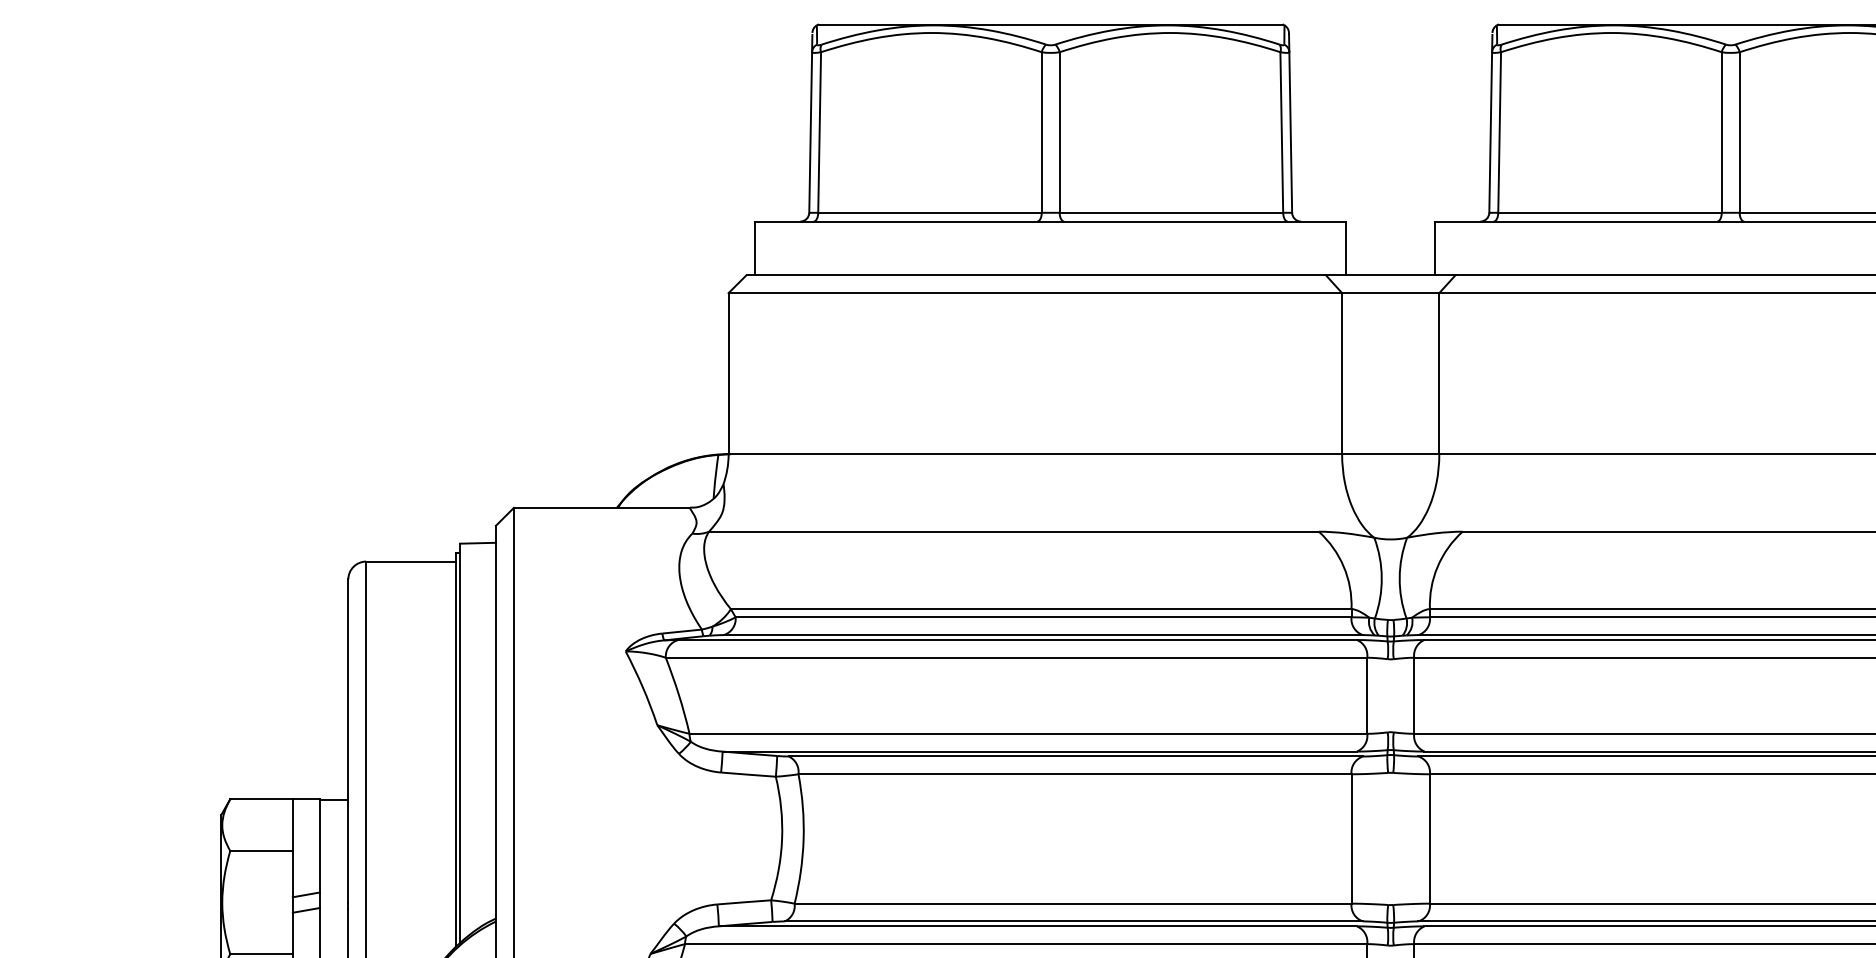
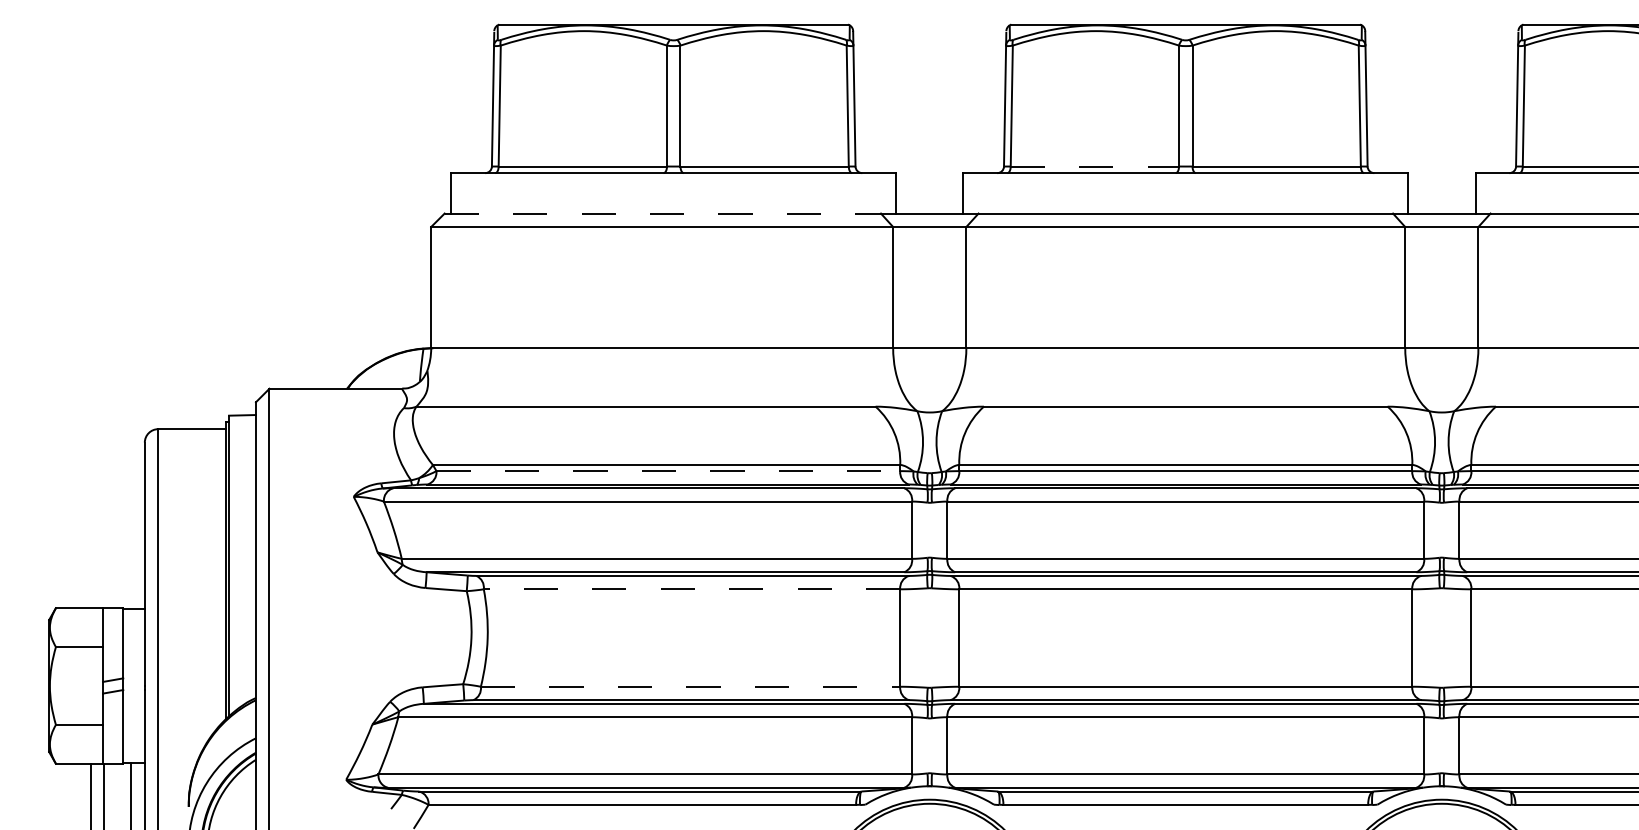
line: (1610, 212) -> (1095, 166), solid -> dashed
line: (1037, 275) -> (663, 213), solid -> dashed
line: (1043, 617) -> (668, 471), solid -> dashed
line: (1074, 774) -> (691, 589), solid -> dashed
line: (1072, 903) -> (690, 686), solid -> dashed

